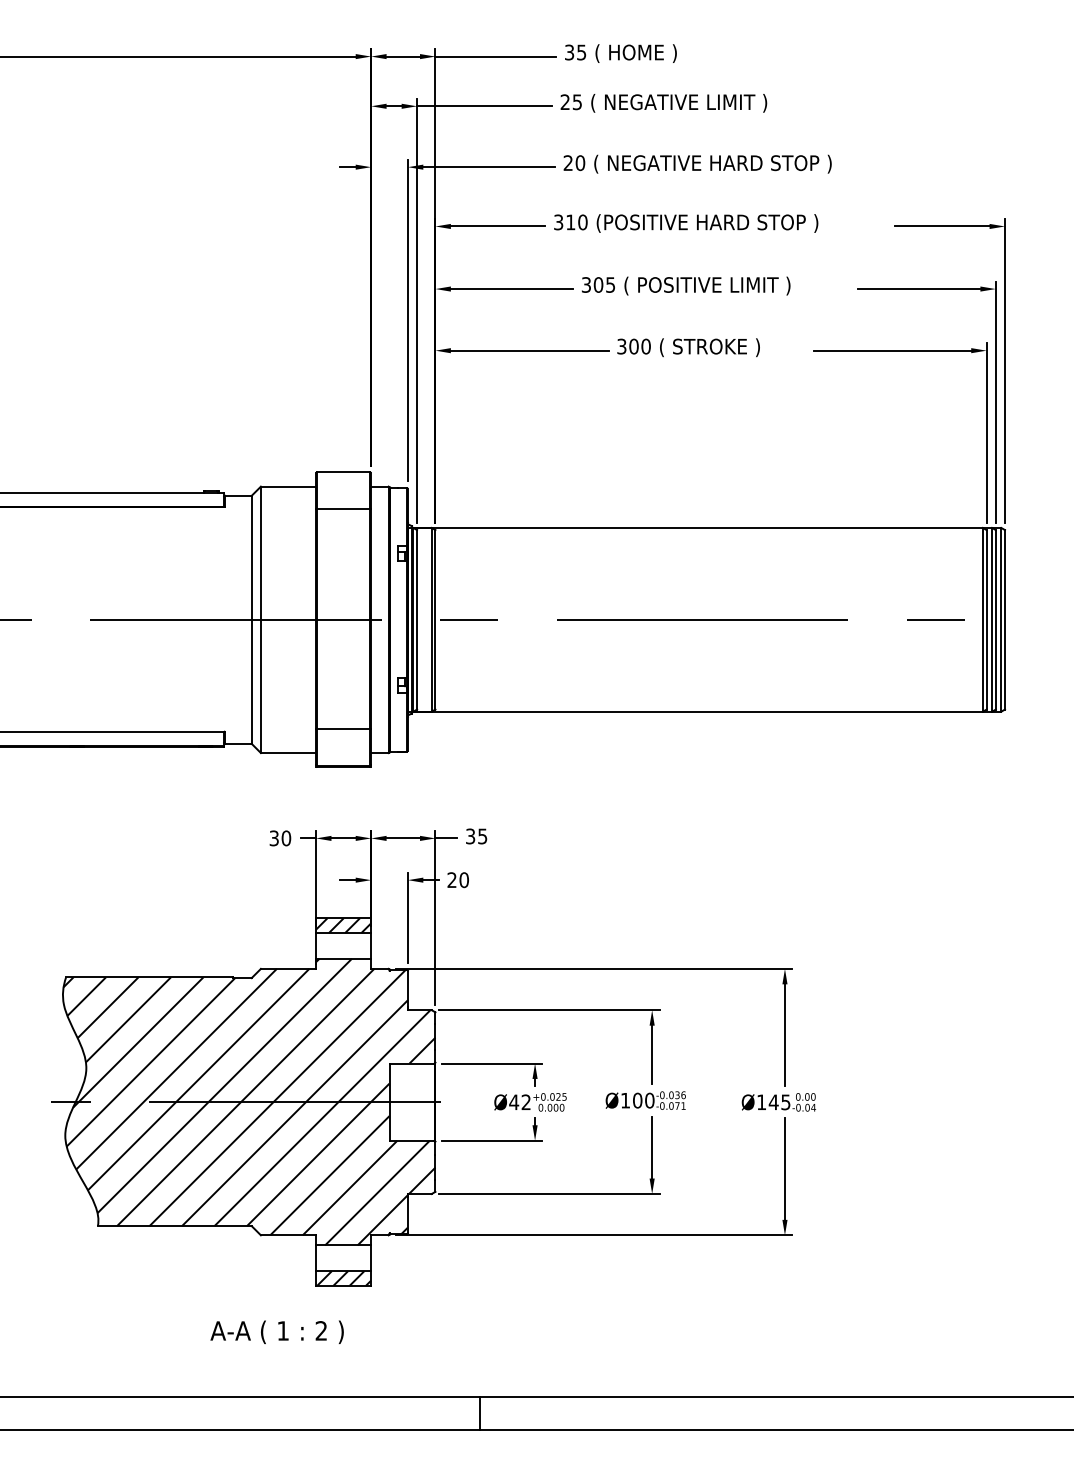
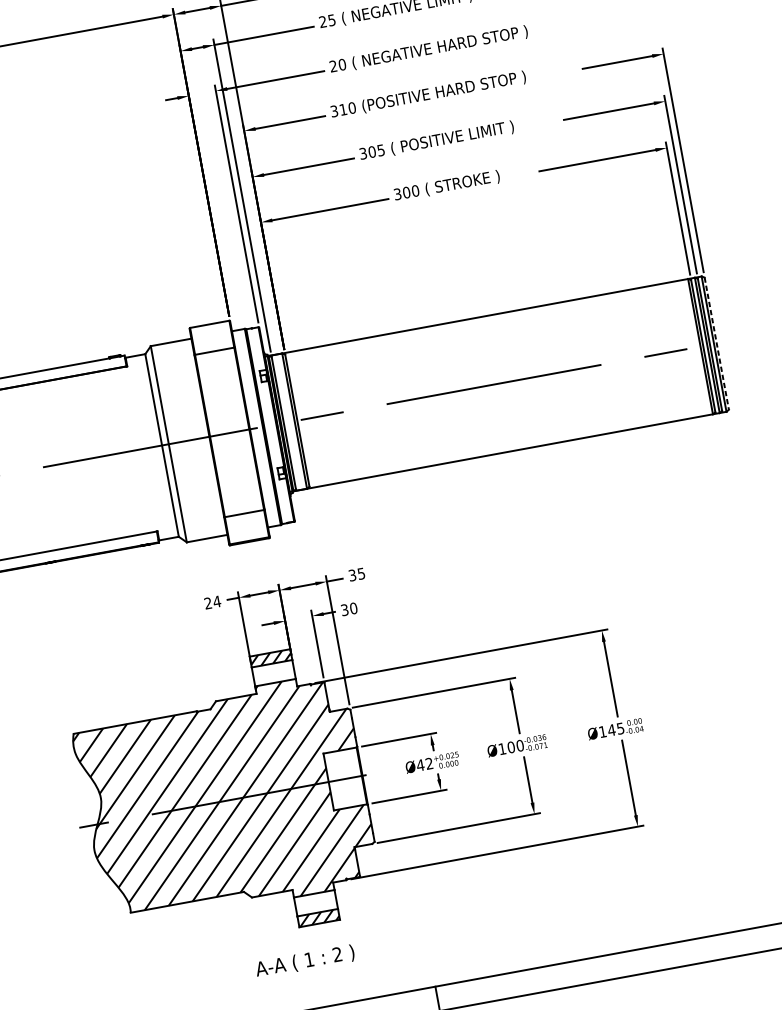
line: (1005, 619) -> (717, 343), solid -> dashed
text: (280, 838) -> (212, 602), 30 -> 24
text: (451, 880) -> (344, 610), 20 -> 30
text: (276, 1331) -> (304, 961), moved

